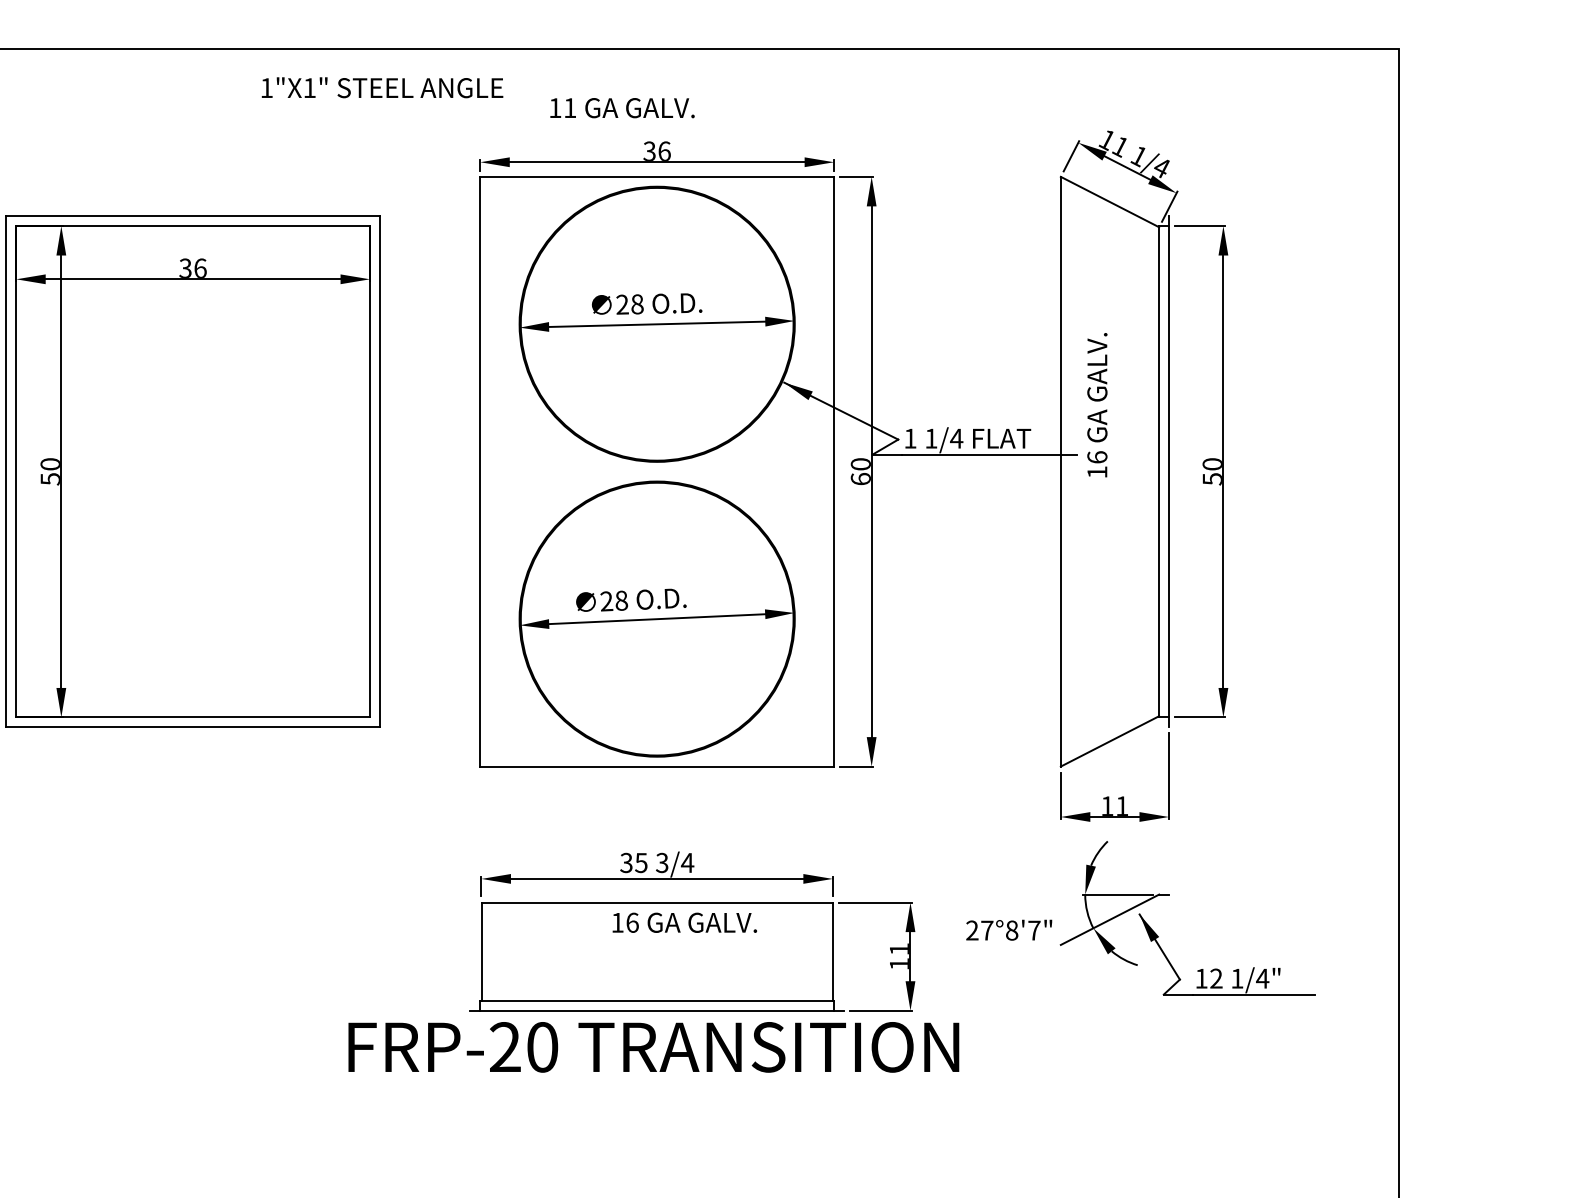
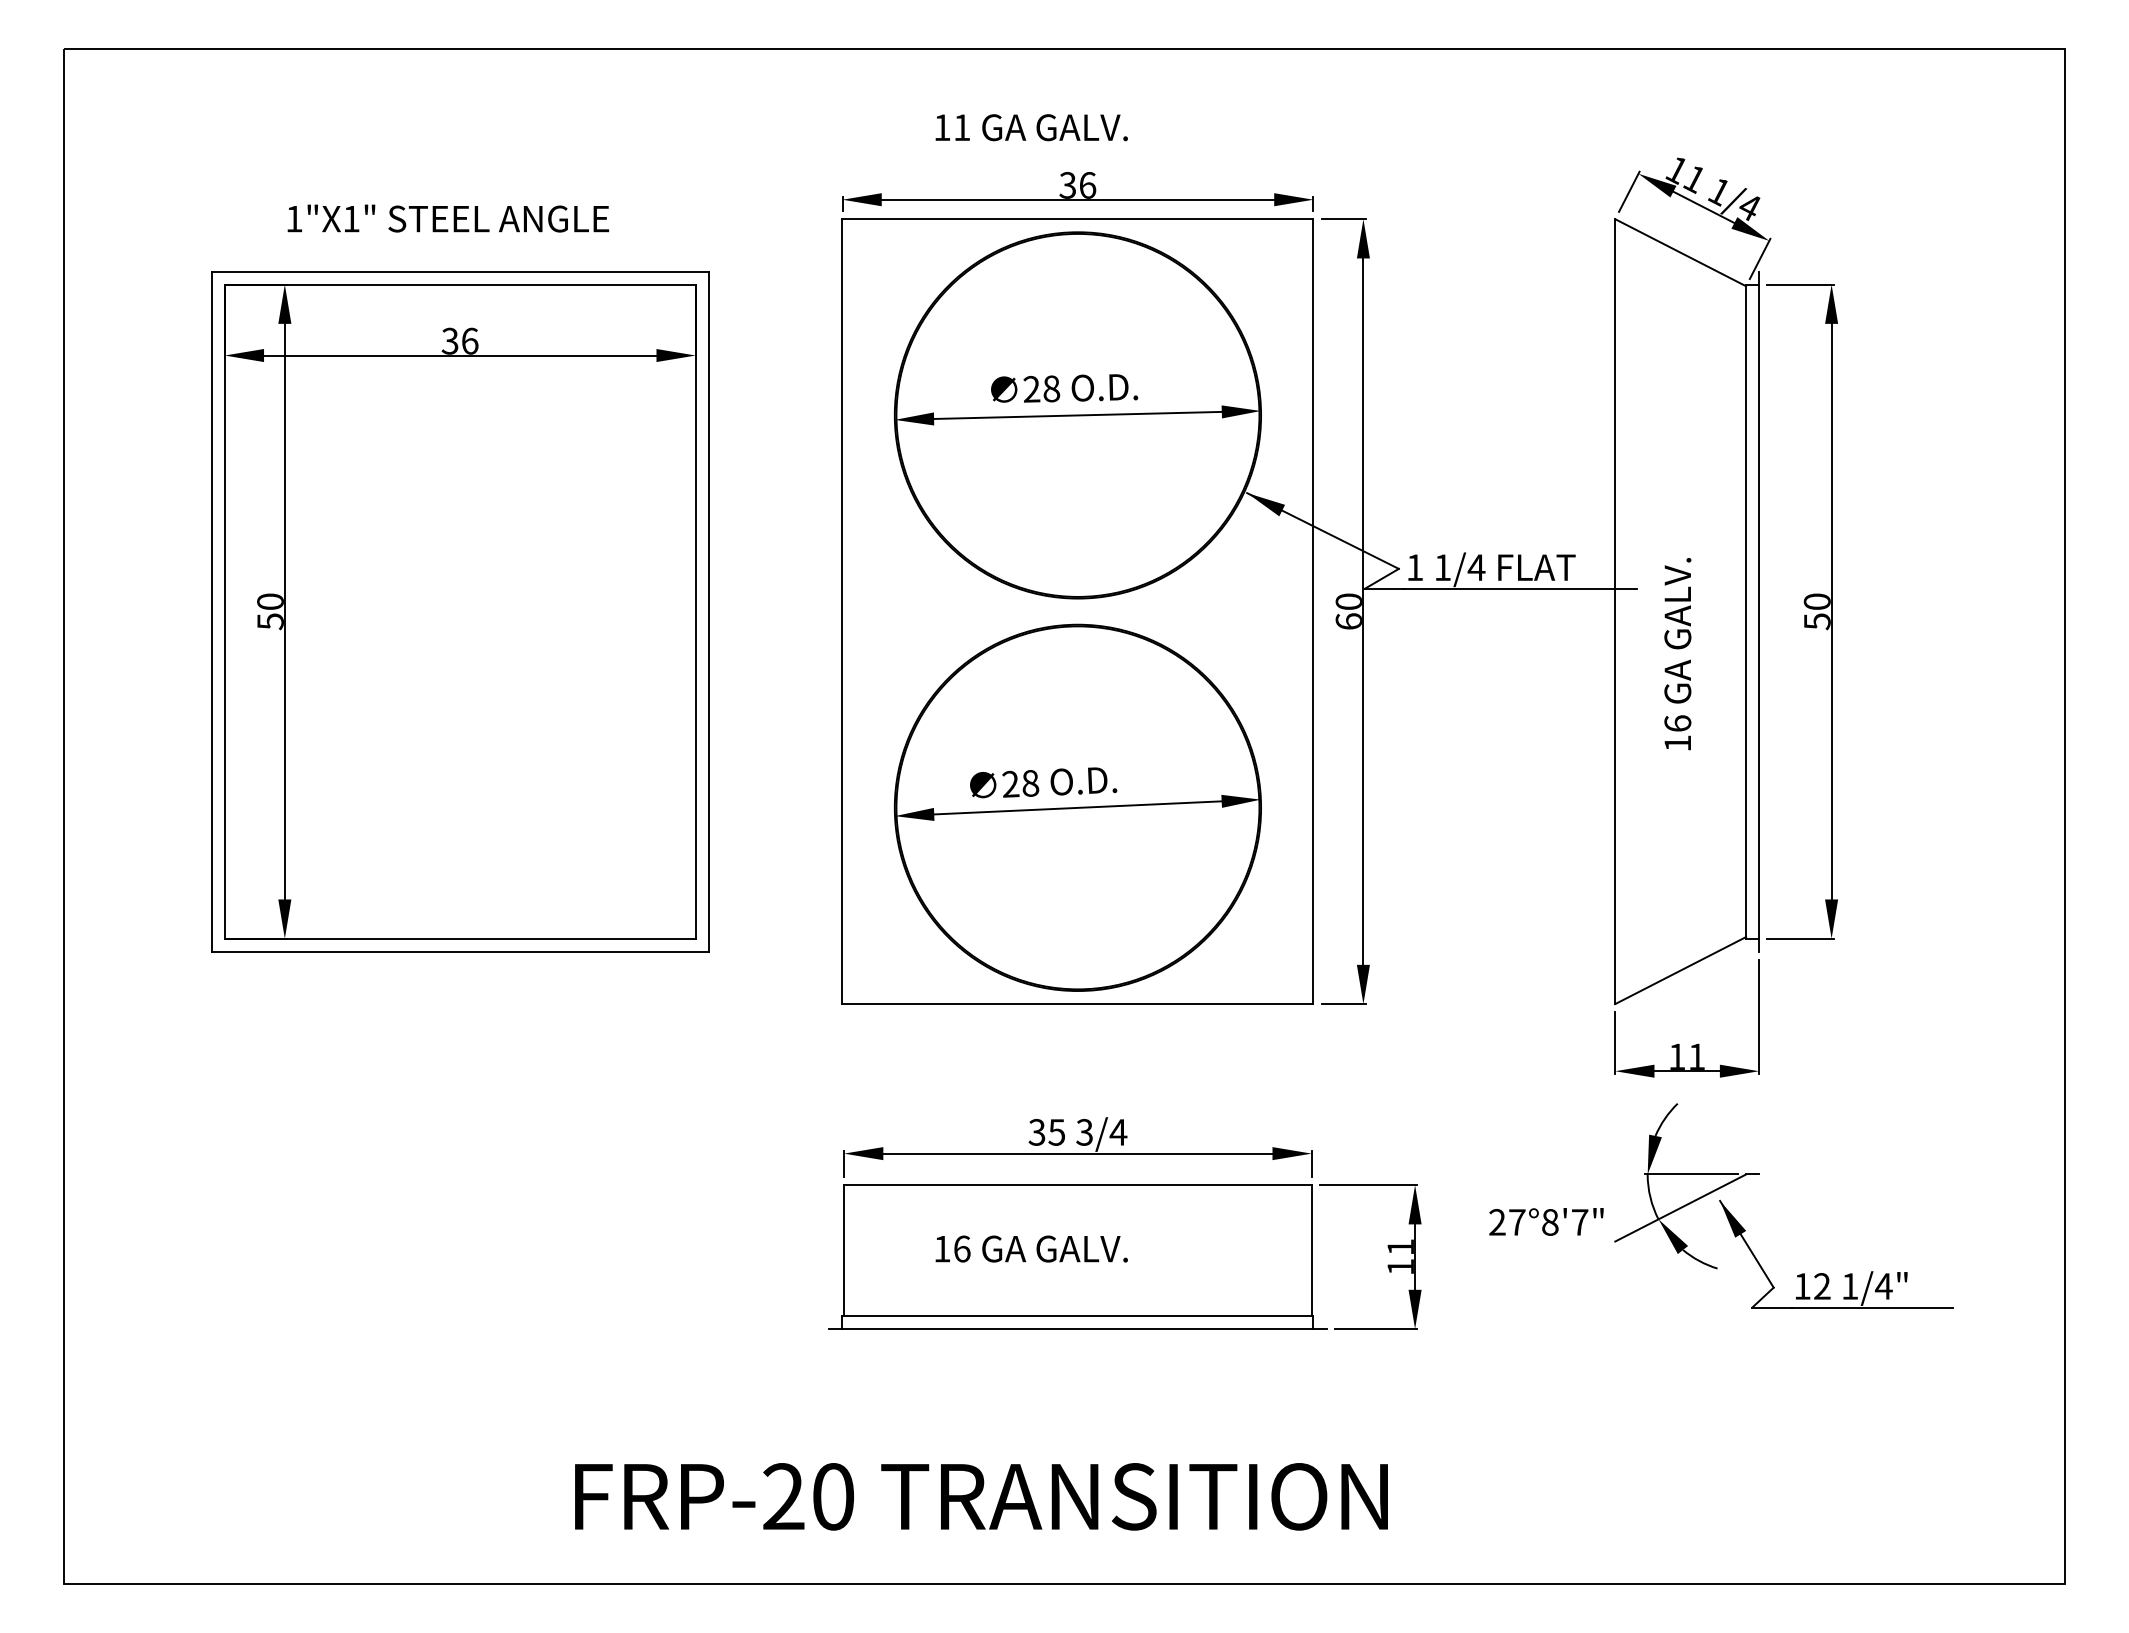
text: (382, 87) -> (448, 218), moved
text: (1097, 405) -> (1677, 654), moved
text: (684, 922) -> (1031, 1248), moved
text: (653, 1047) -> (981, 1496), moved

